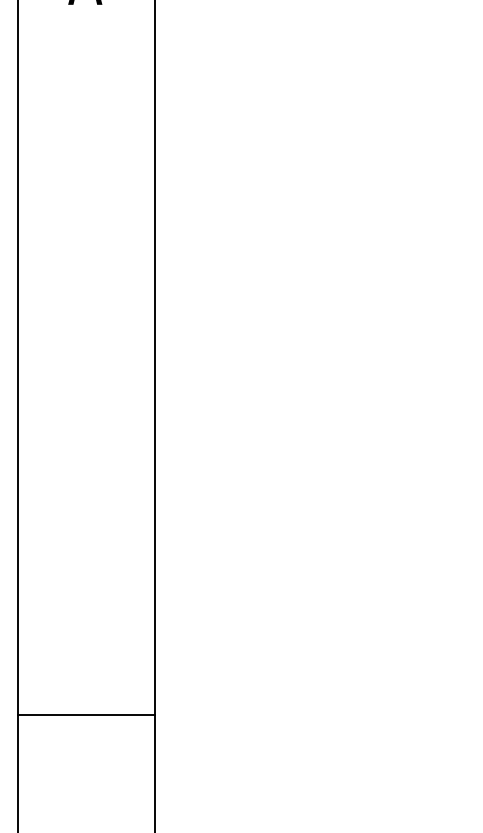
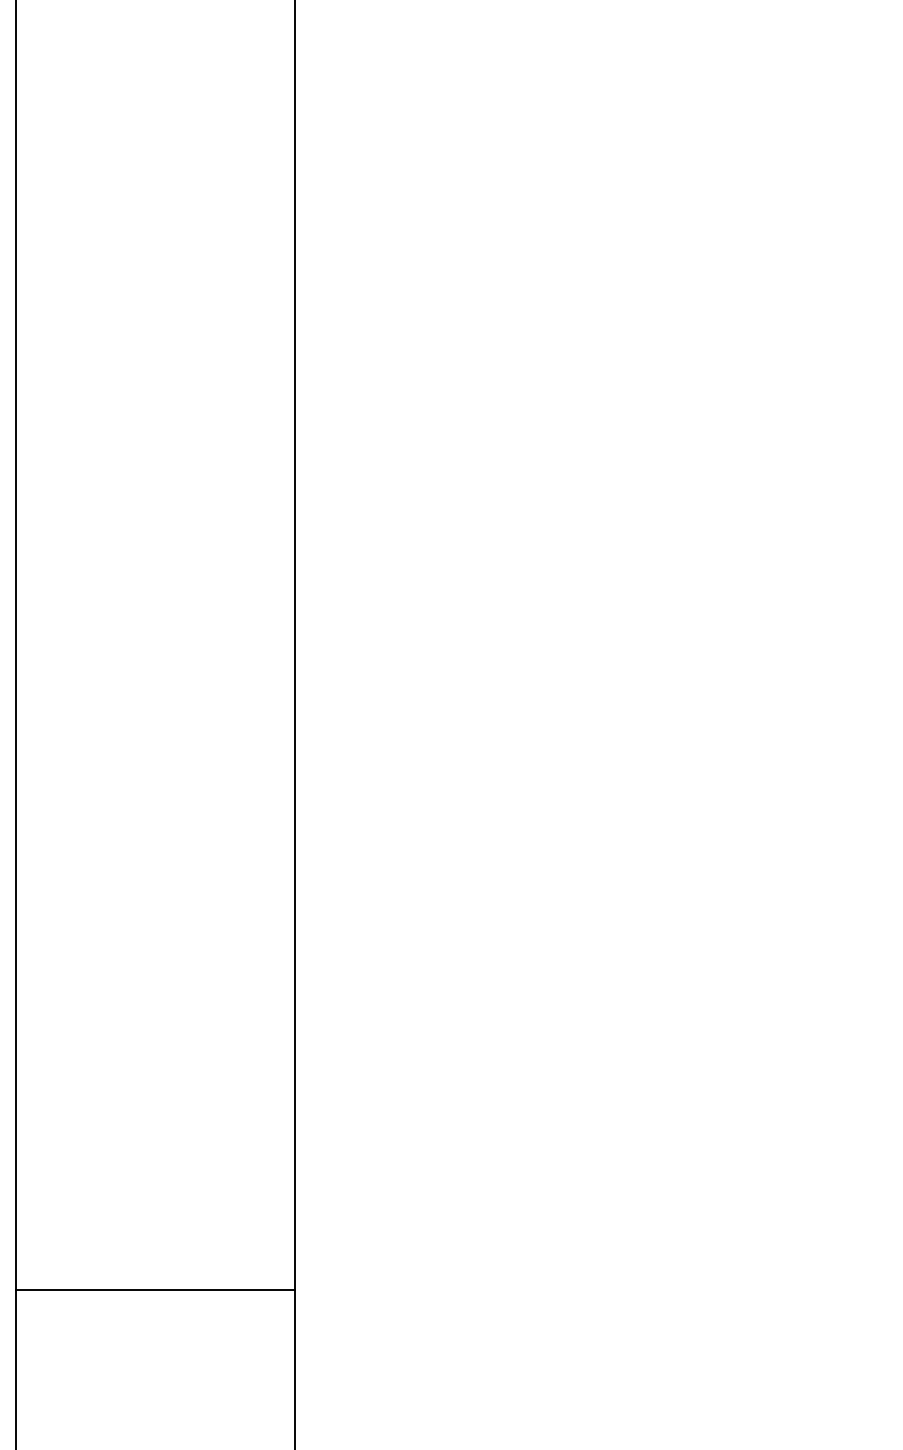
line: (85, 715) -> (153, 1290), moved

